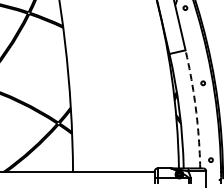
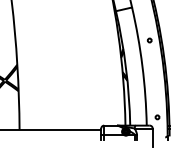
arc: (195, 108) -> (142, 65), dashed -> solid

